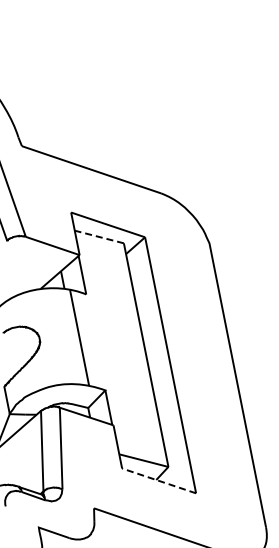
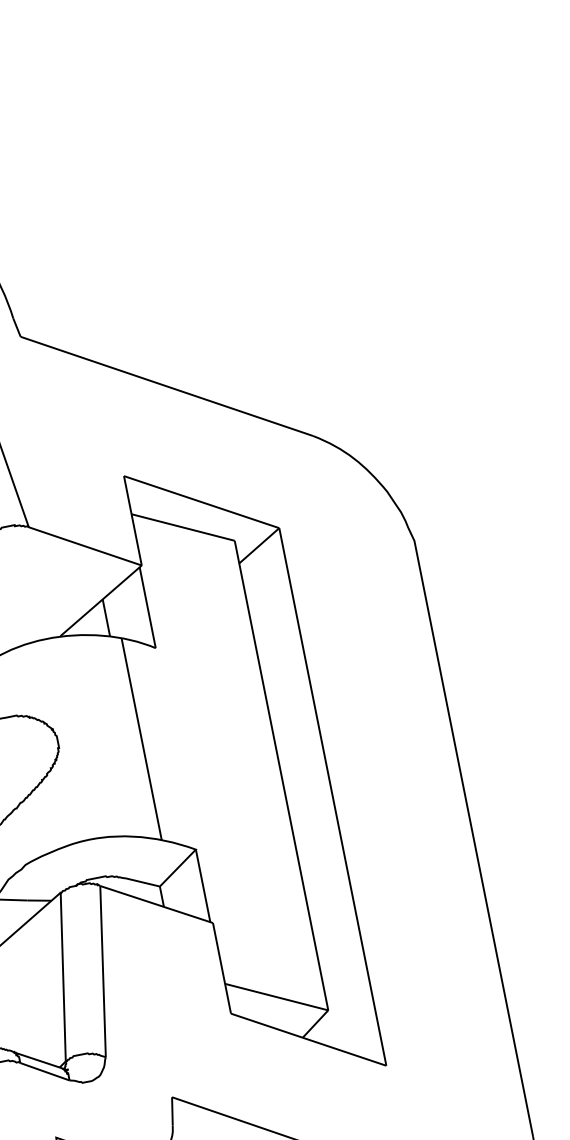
line: (98, 236) -> (181, 526), dashed -> solid
line: (158, 480) -> (307, 1038), dashed -> solid

